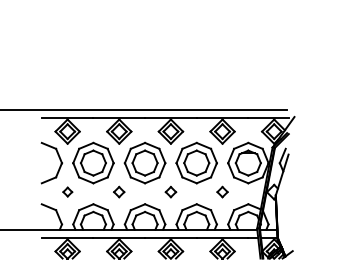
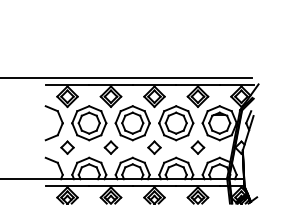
part: (67, 191) -> (67, 147), size x1.67
part: (118, 191) -> (110, 147), size x1.43
part: (170, 191) -> (154, 147), size x1.43
part: (222, 191) -> (197, 147), size x1.43

